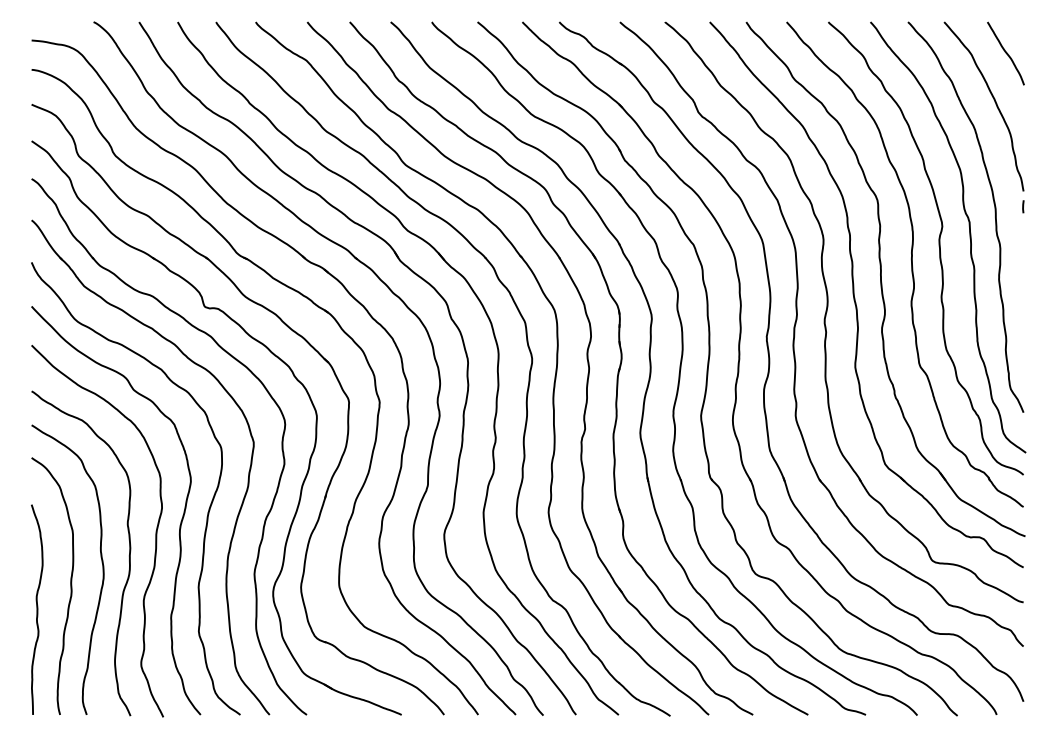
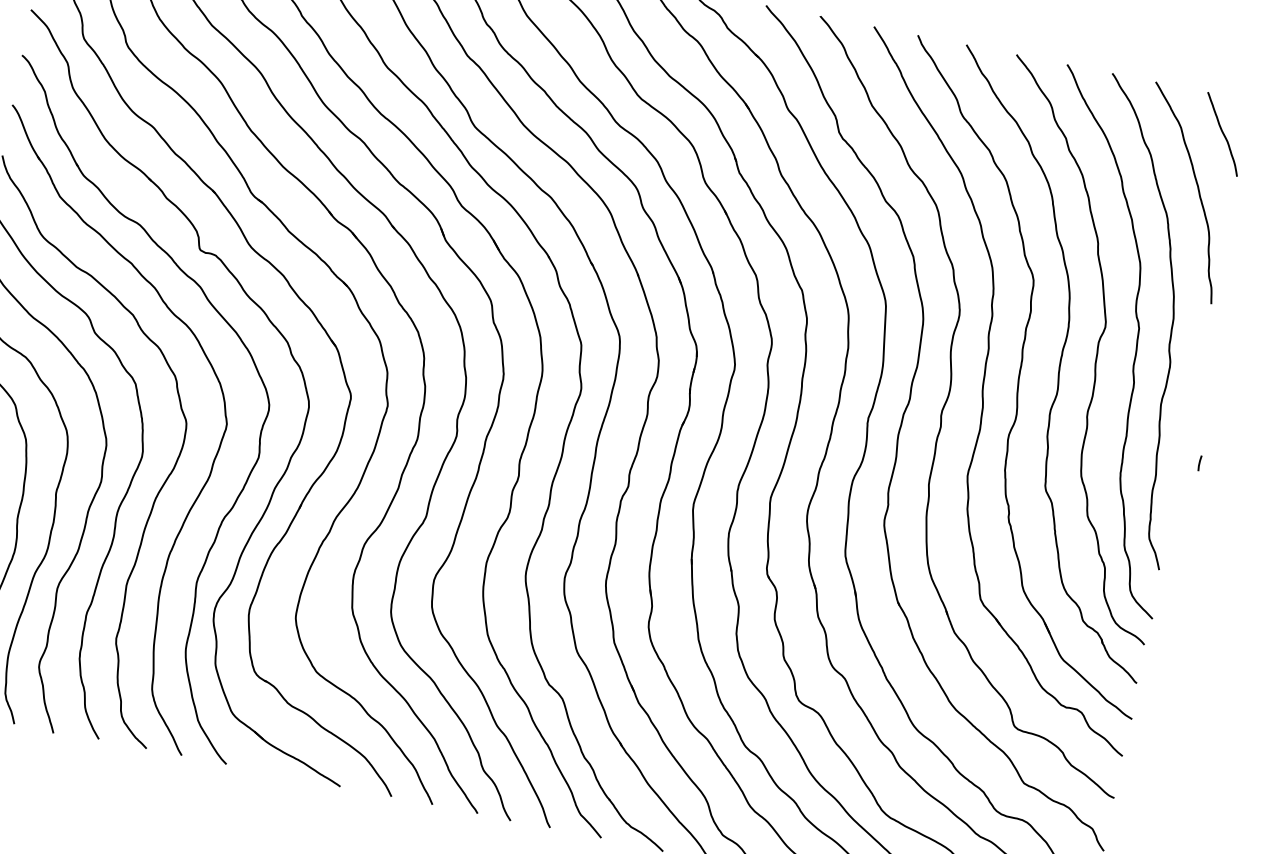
line: (1023, 206) -> (1200, 463), moved

